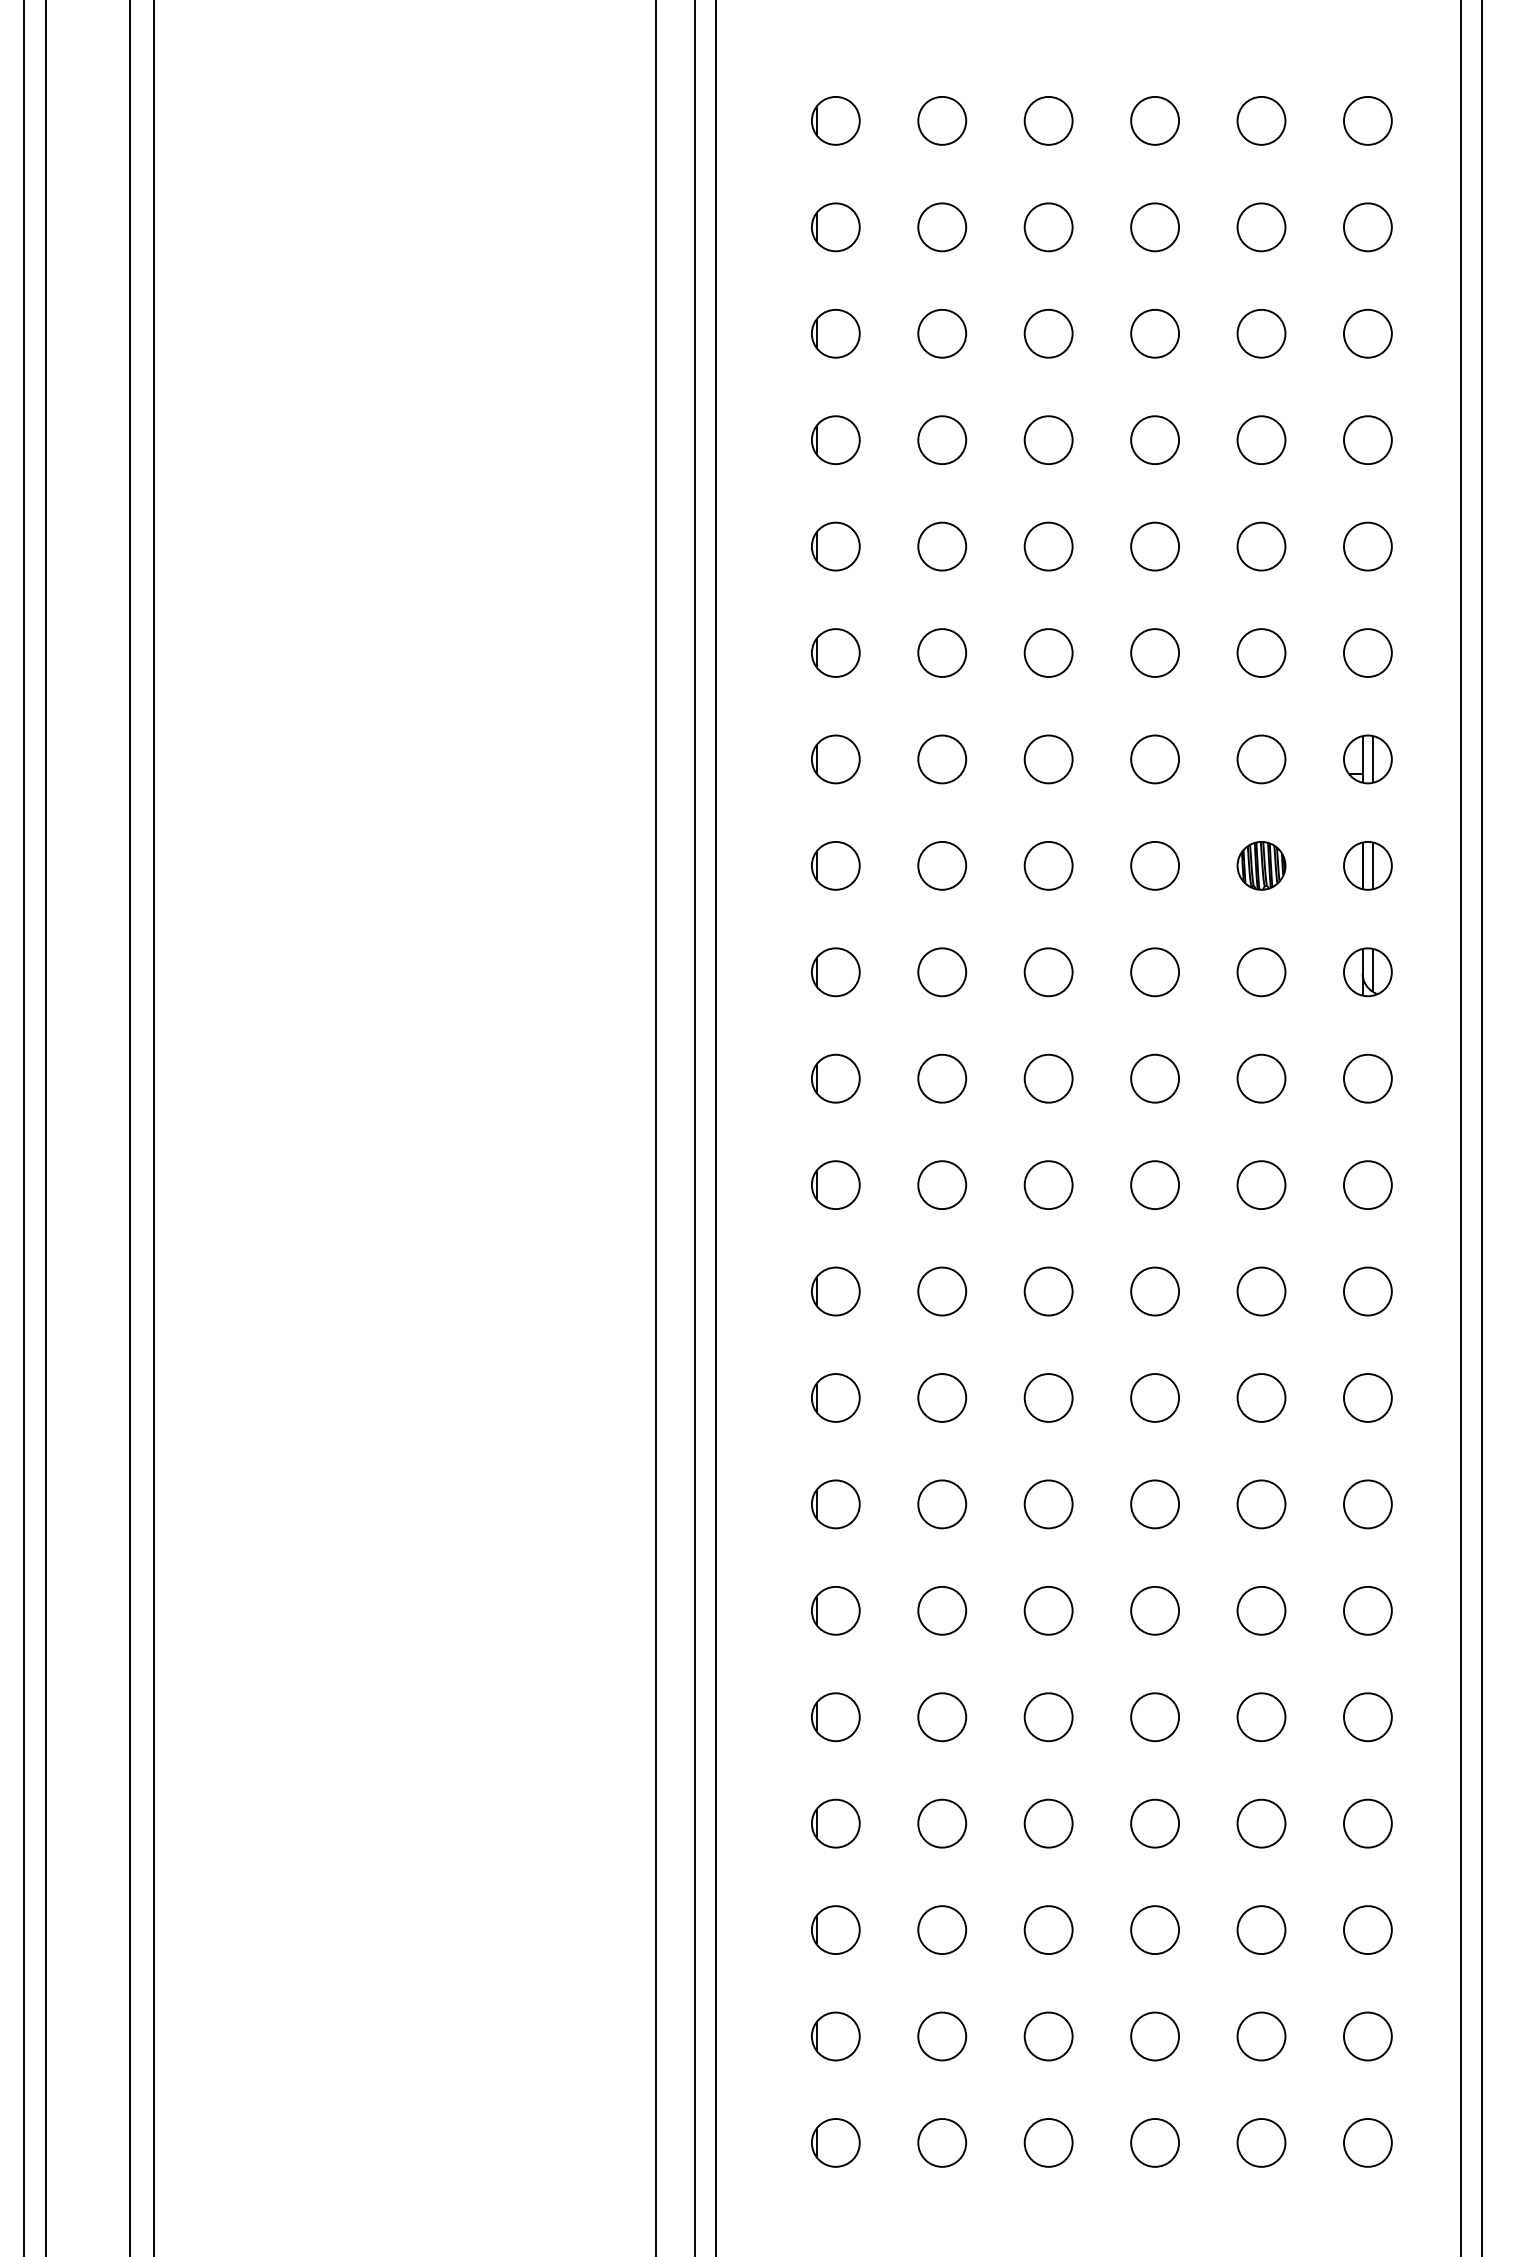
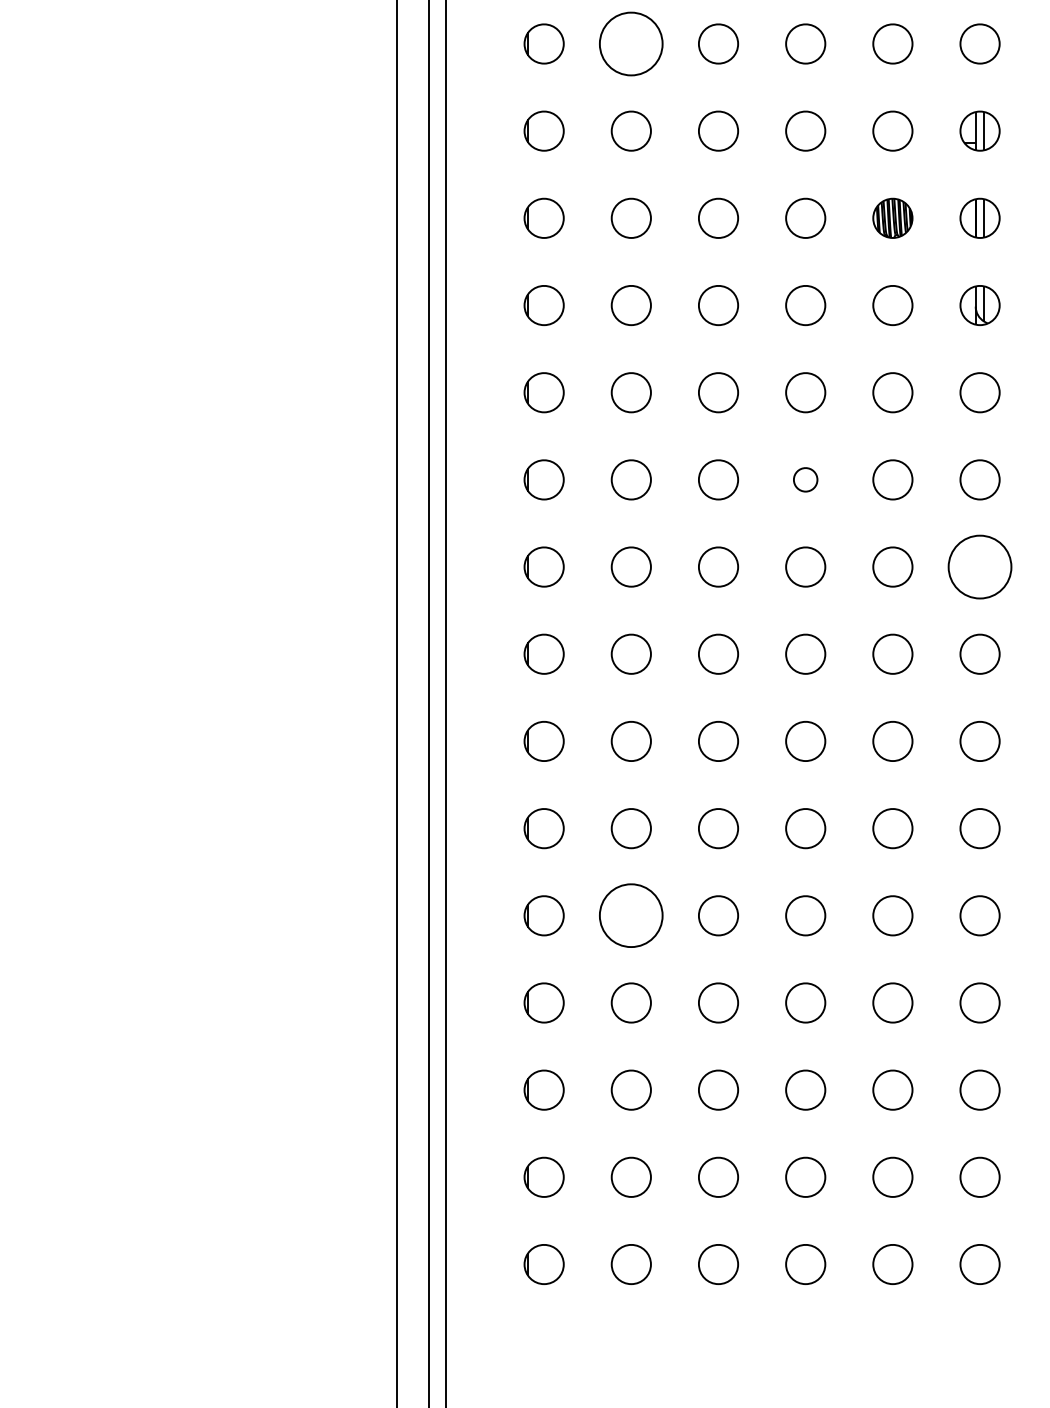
part: (942, 652) -> (631, 43), size x1.6
part: (1154, 1184) -> (805, 479), size x0.6
part: (1367, 1291) -> (979, 567), size x1.6
part: (942, 1717) -> (631, 916), size x1.6

